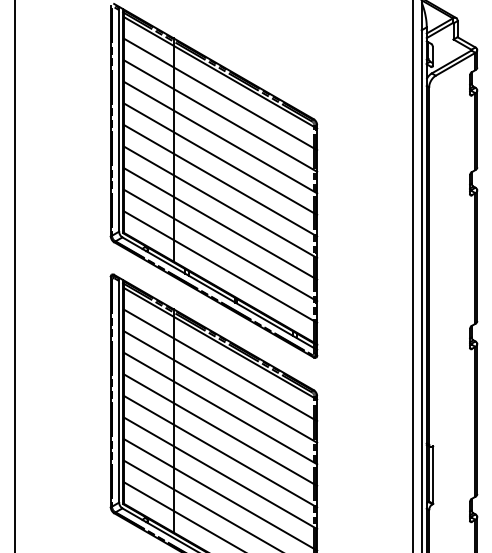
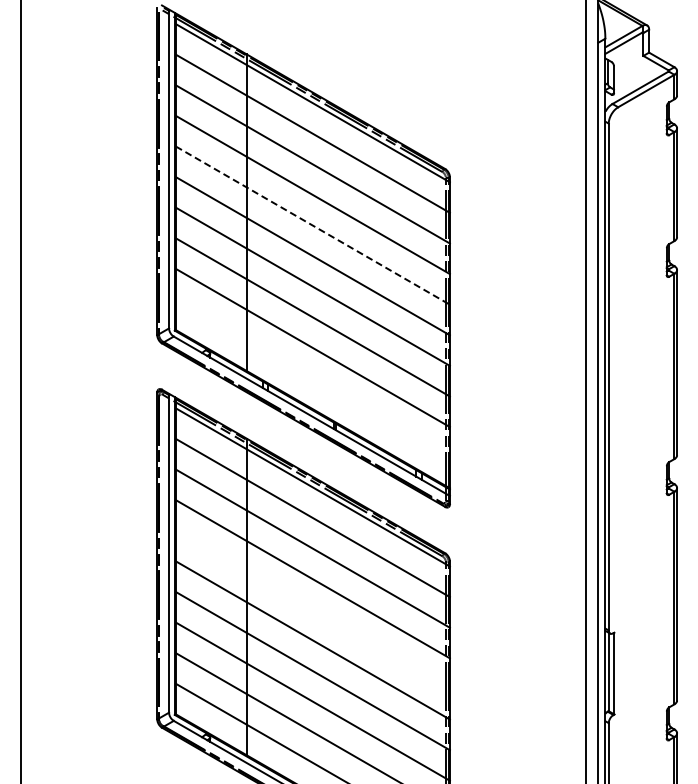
line: (220, 159) -> (313, 225), solid -> dashed
line: (220, 266) -> (312, 378), removed
line: (220, 429) -> (312, 609), removed

